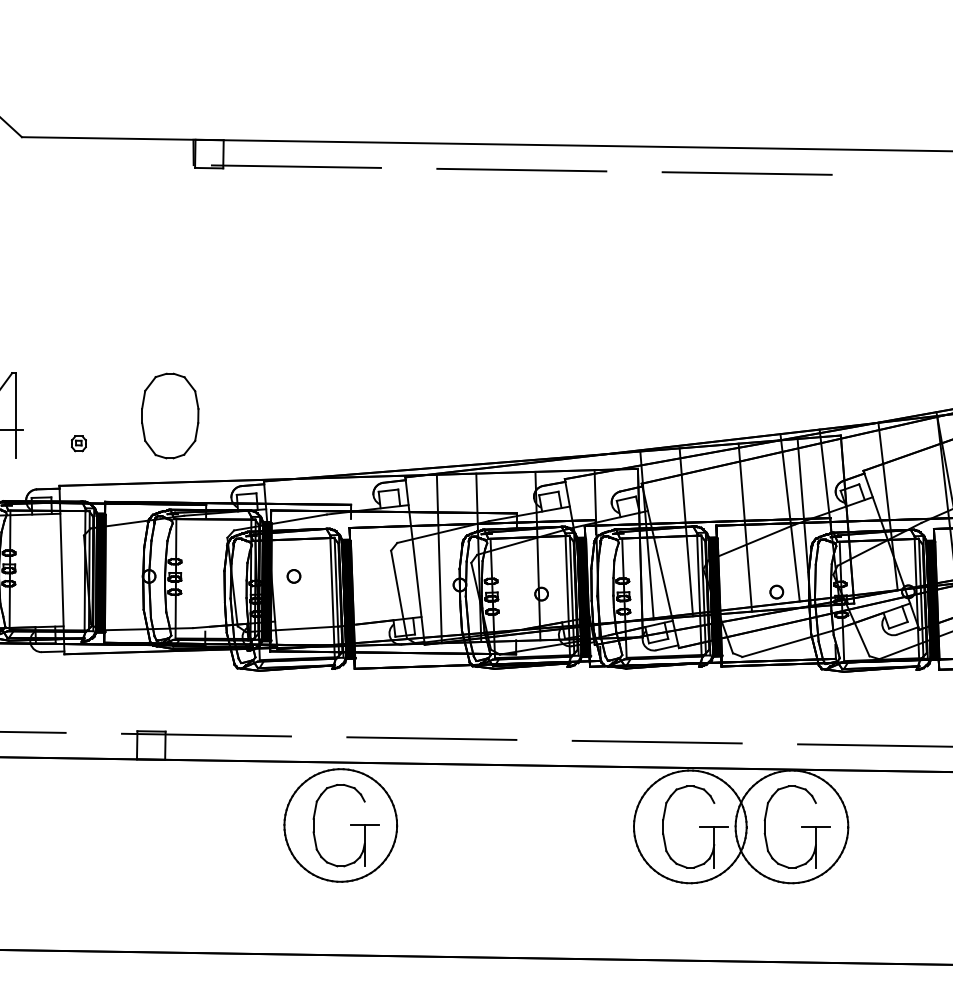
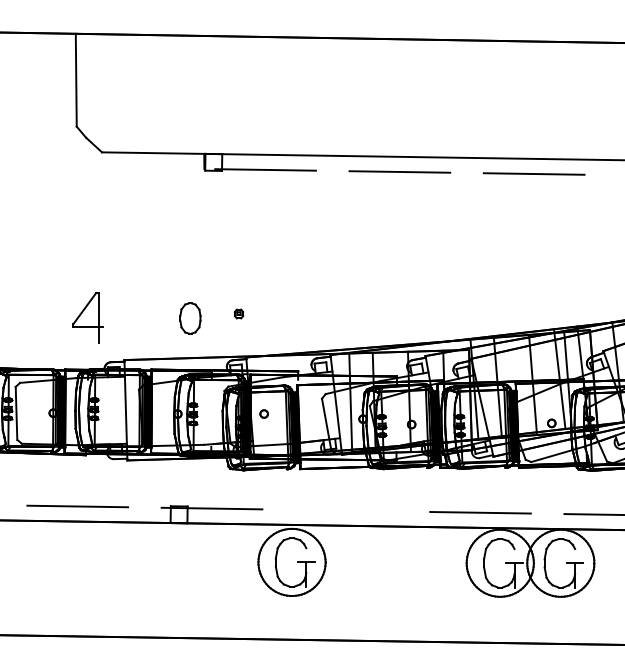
part: (170, 416) -> (190, 318), size x0.6
part: (78, 442) -> (238, 313), moved
line: (430, 738) -> (345, 510), removed

